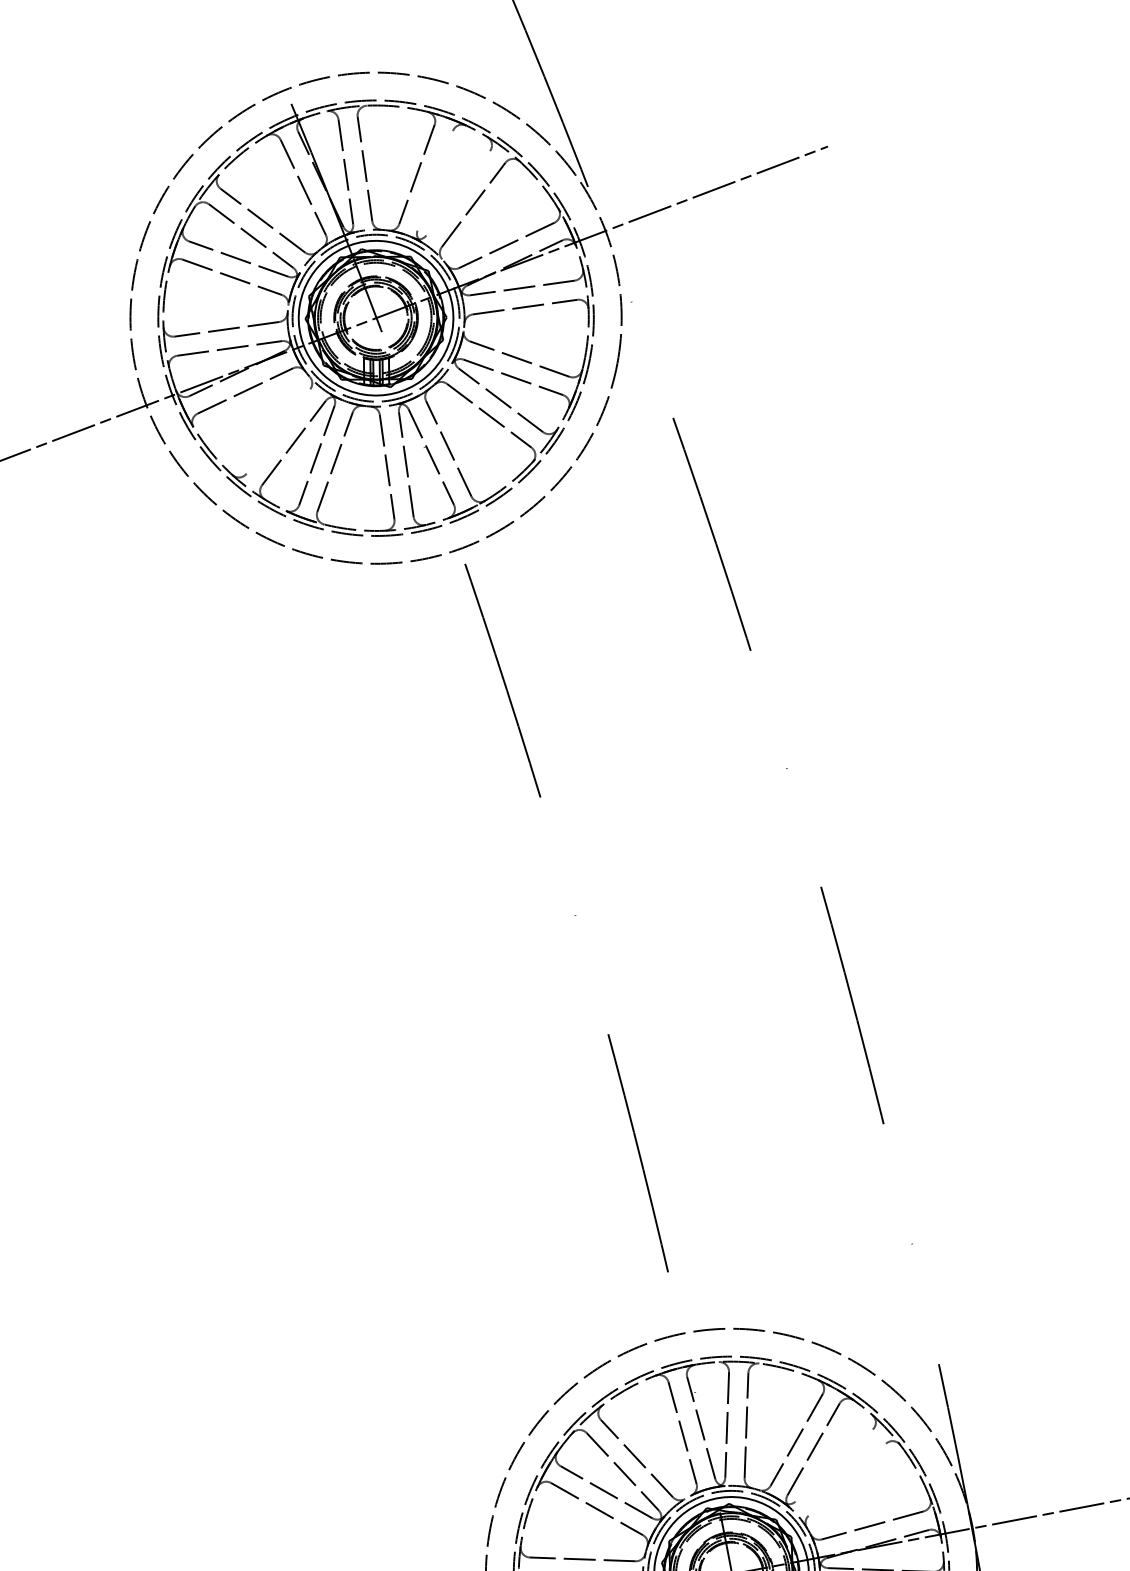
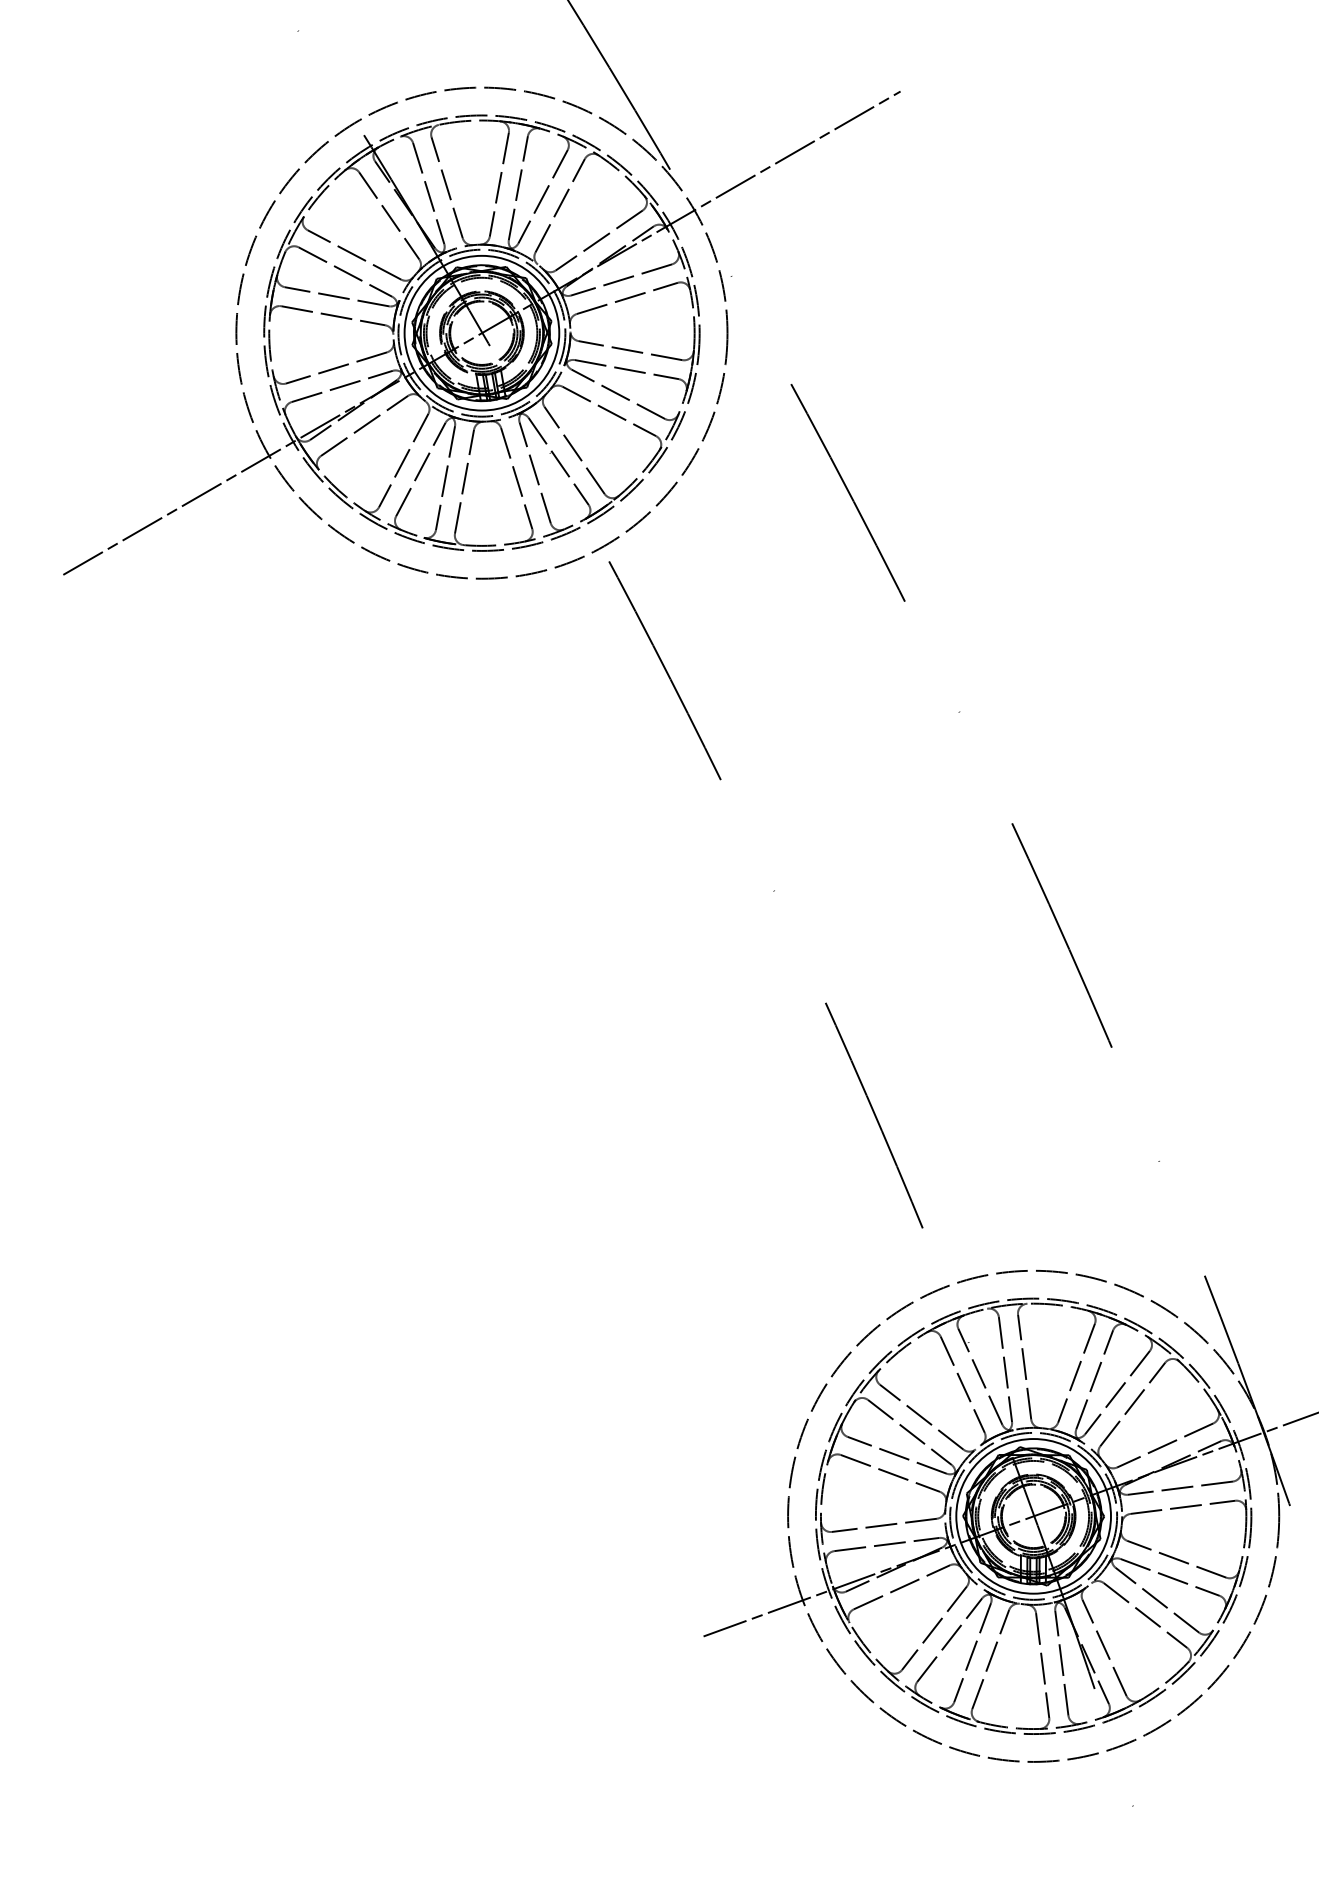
line: (434, 181) -> (517, 188), added
line: (457, 192) -> (542, 196), added
line: (278, 431) -> (403, 460), added
line: (834, 1465) -> (1117, 1392), added
line: (846, 1479) -> (1132, 1404), added

